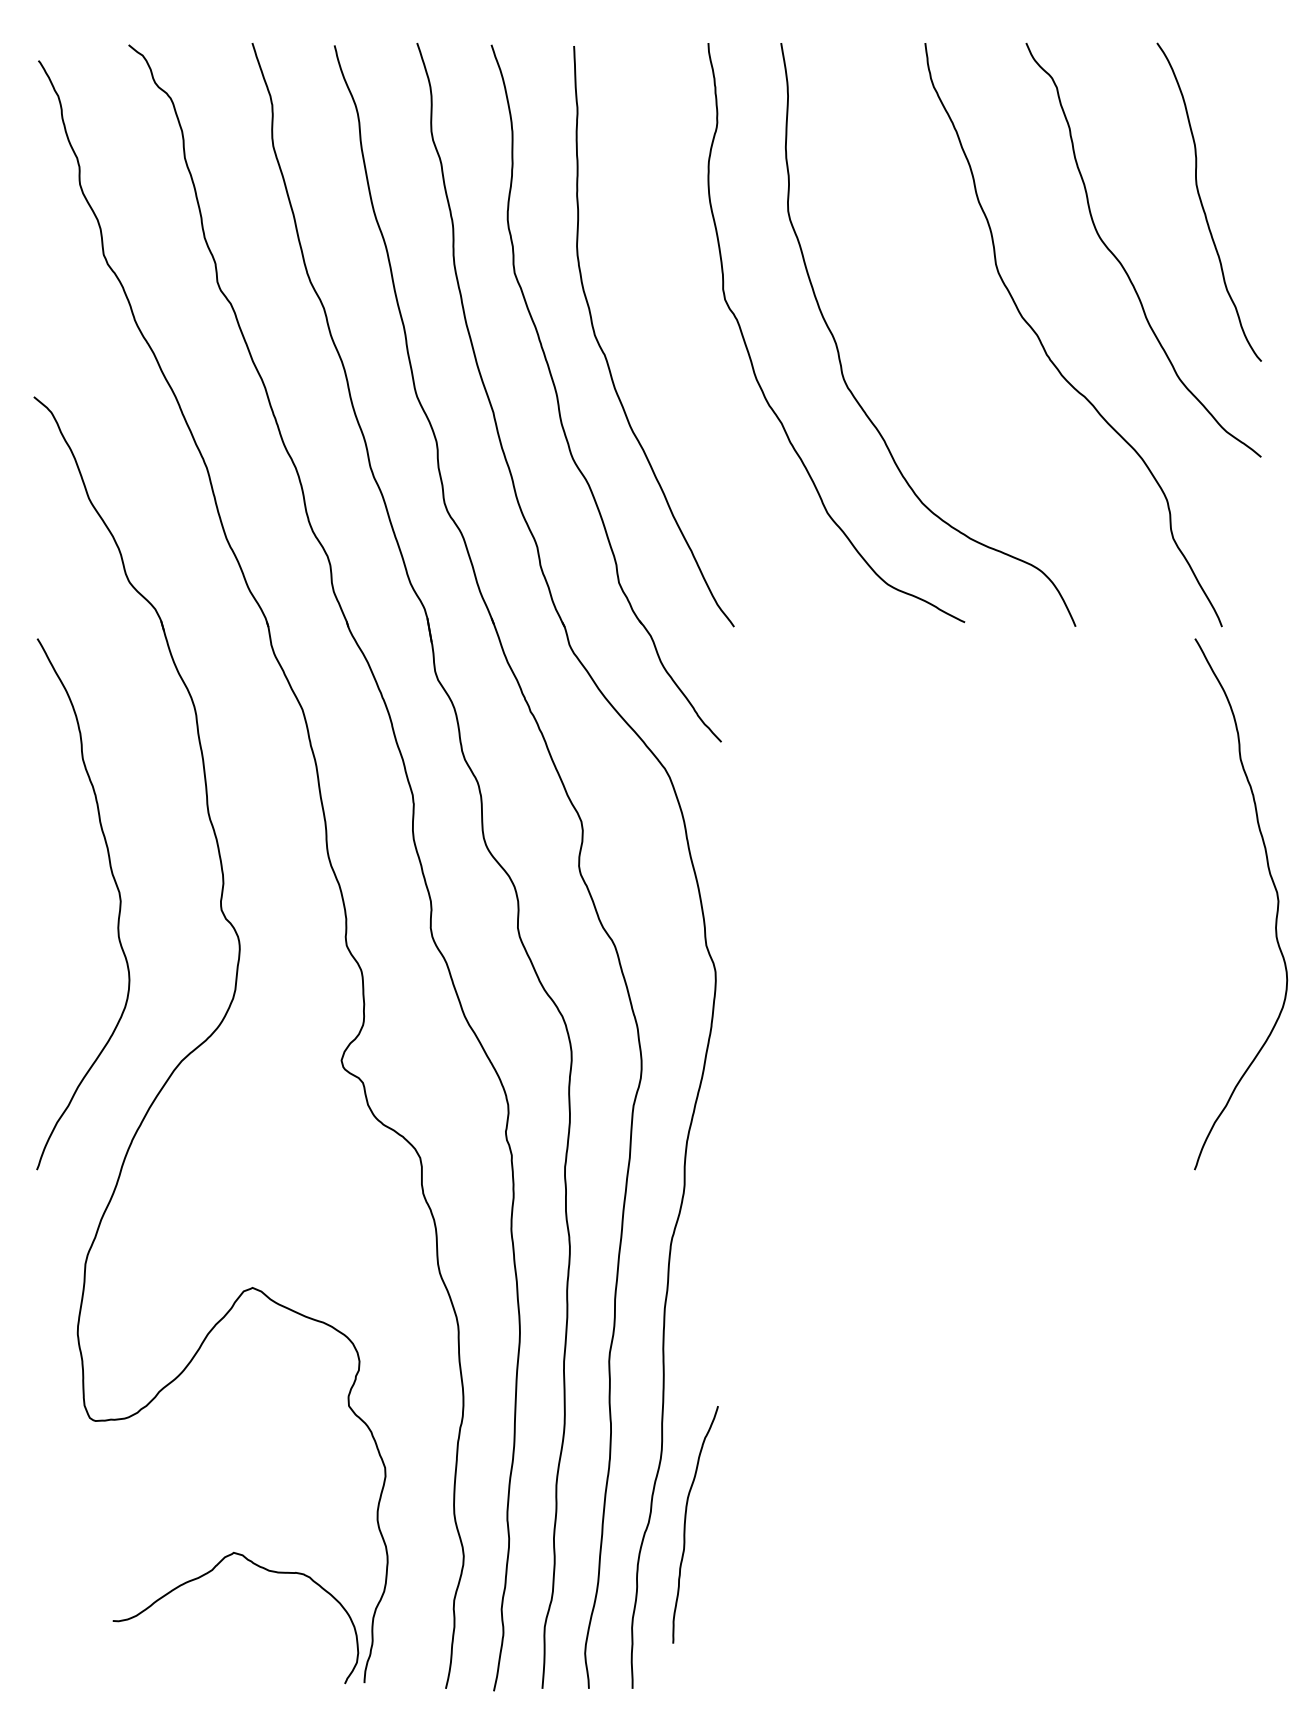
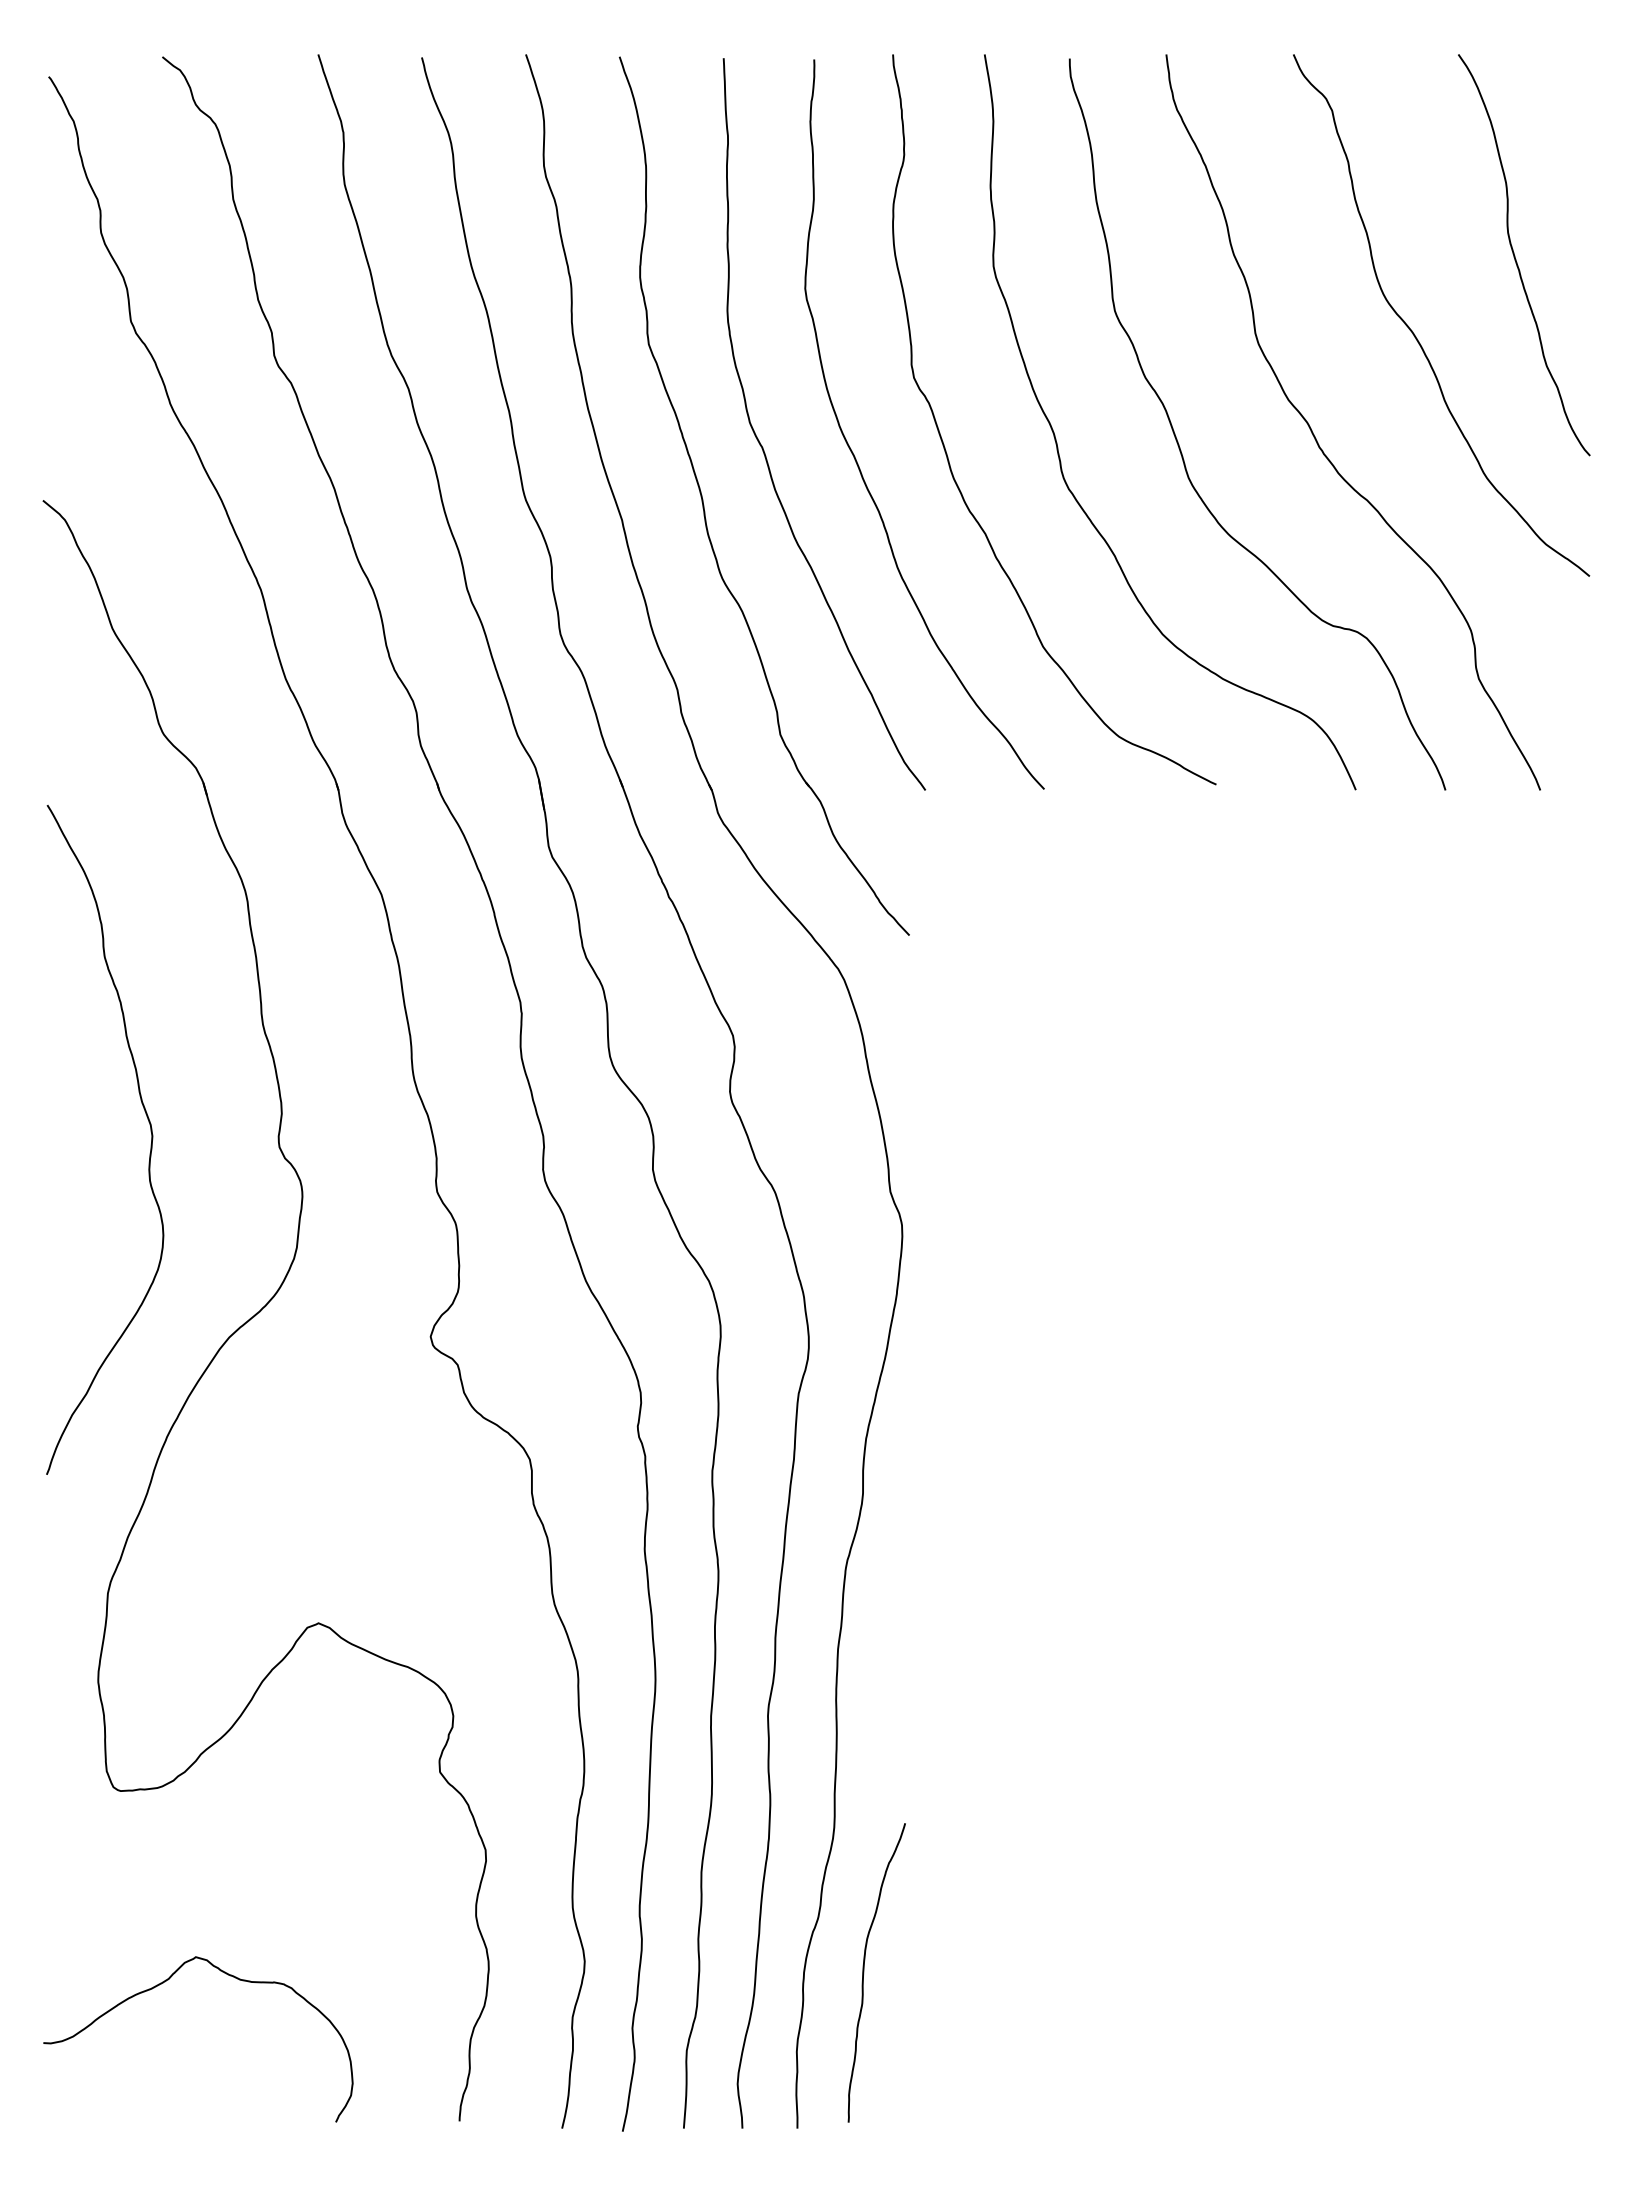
curve: (937, 357) -> (1181, 450), added
curve: (678, 362) -> (855, 456), added
curve: (1276, 907) -> (1609, 1144), removed
curve: (685, 1524) -> (864, 1972), moved
curve: (208, 1573) -> (163, 1983), moved

